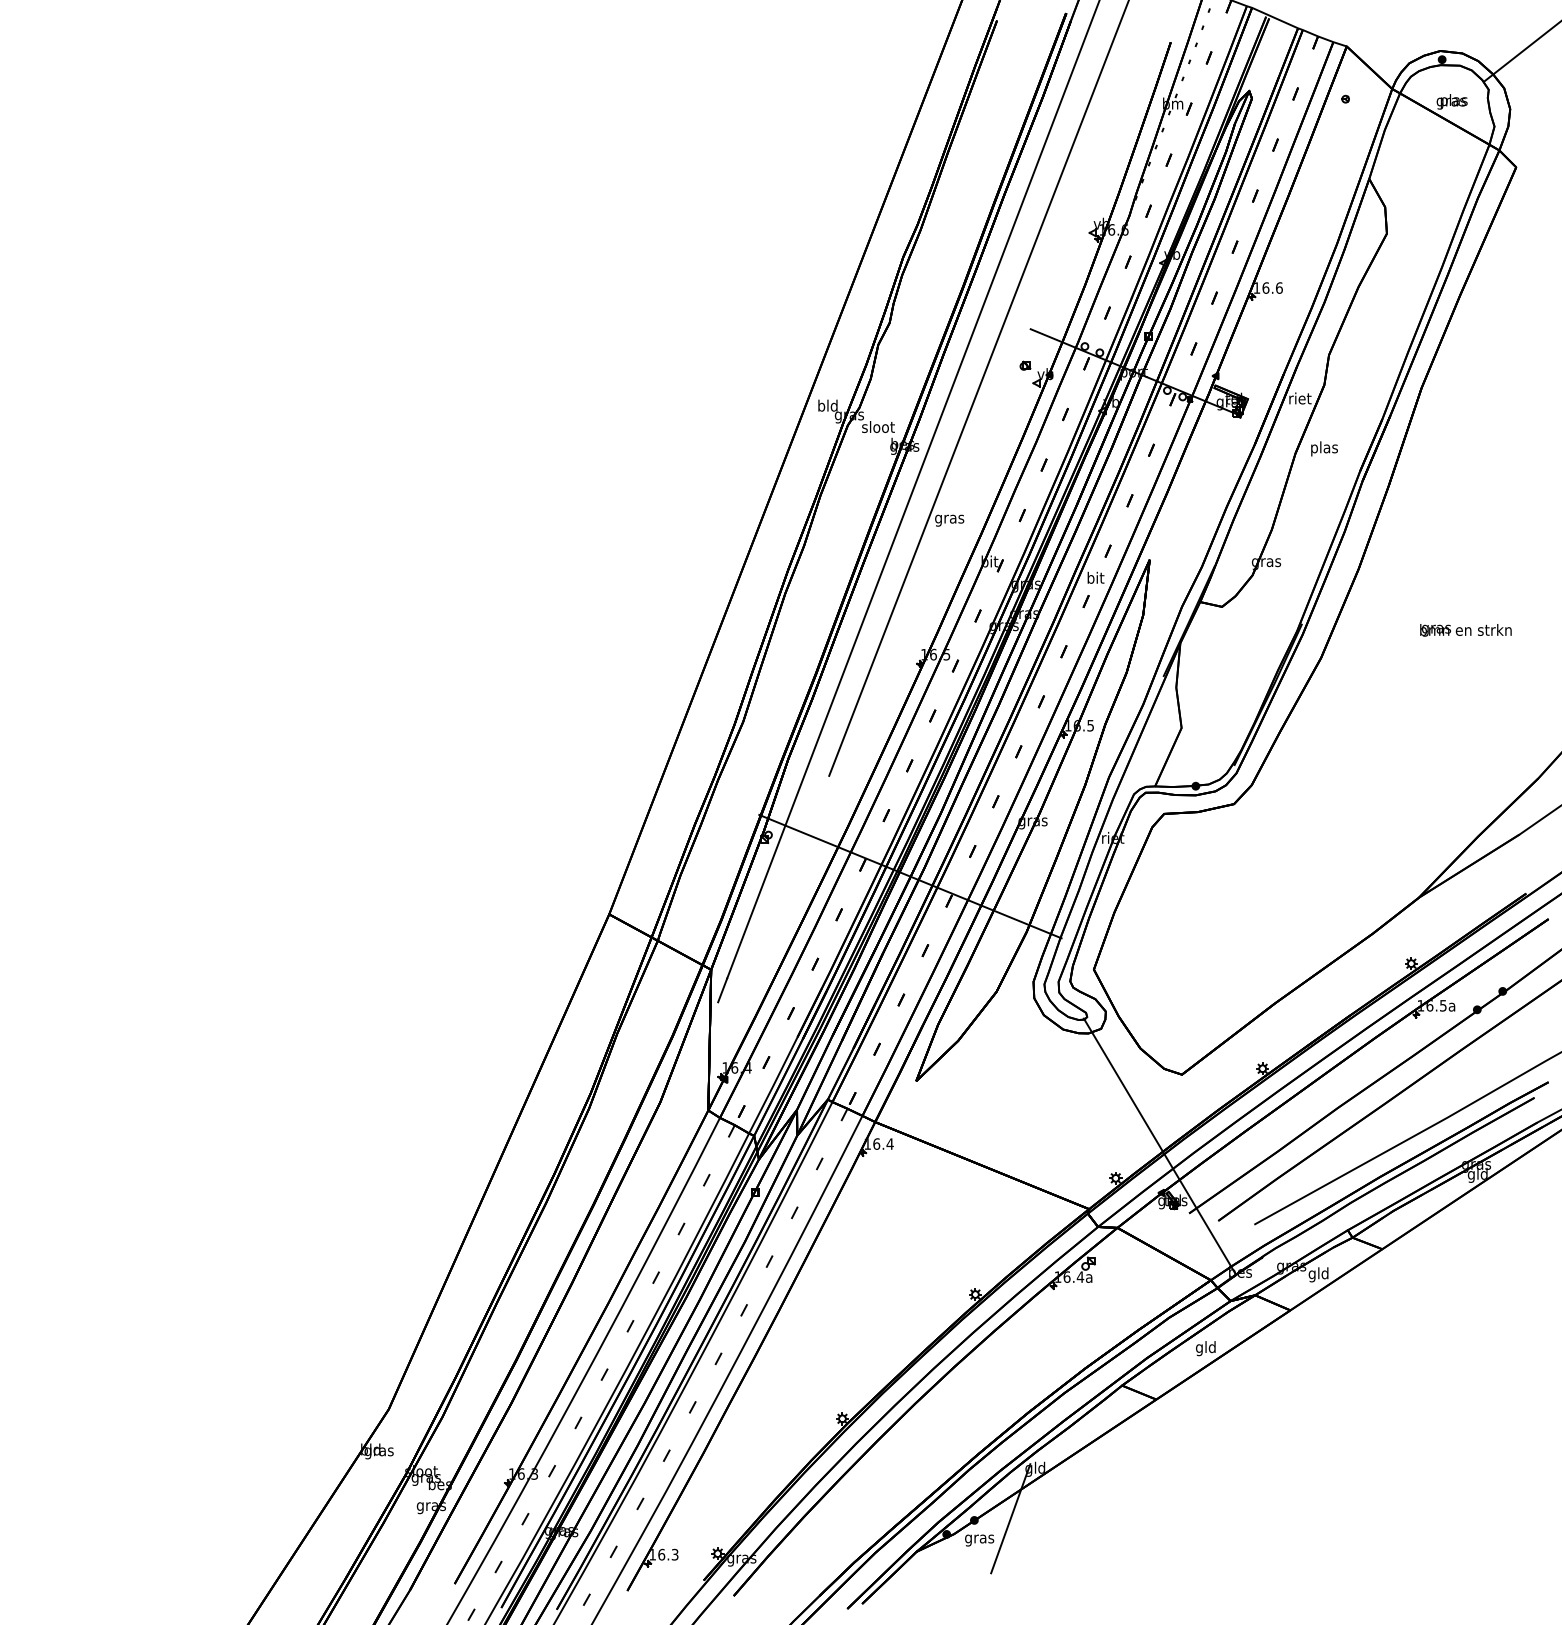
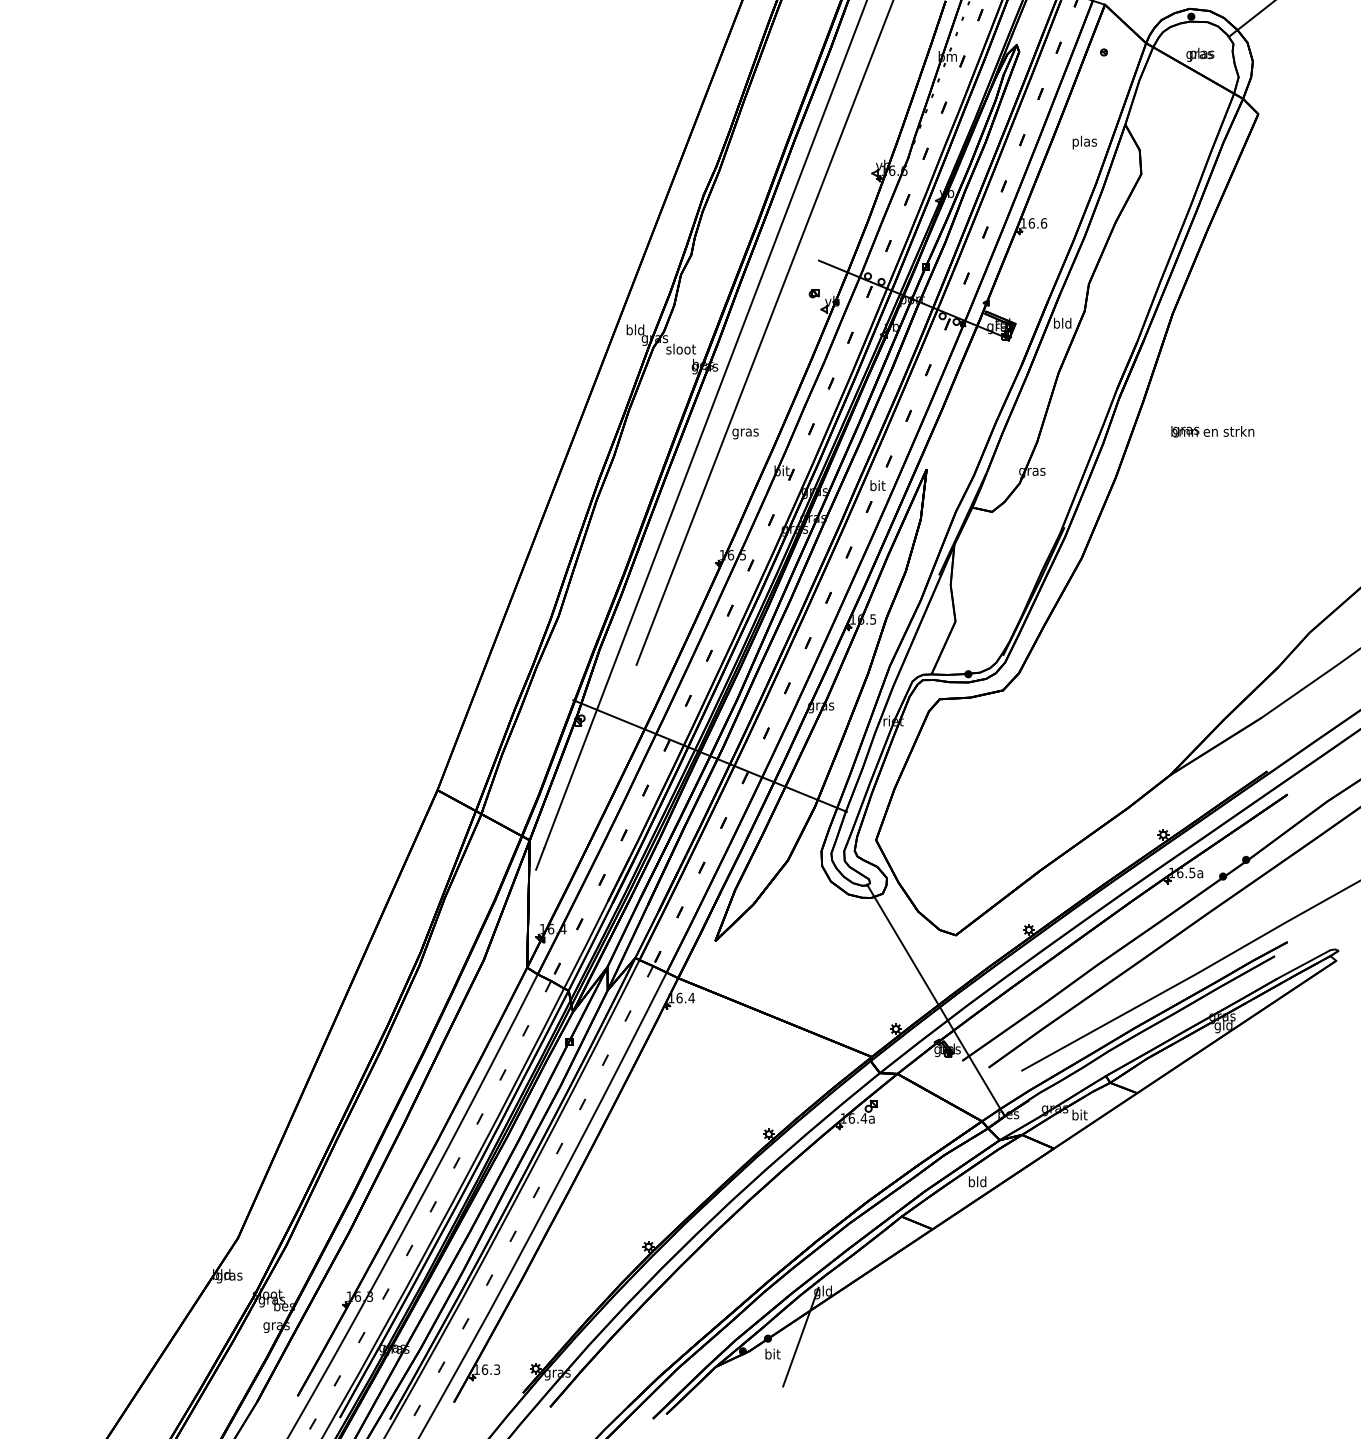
text: (1300, 398) -> (1063, 323), riet -> bld
text: (1324, 448) -> (1084, 142), moved
text: (1465, 630) -> (1212, 431), moved
text: (1318, 1274) -> (1079, 1116), gld -> bit
text: (1199, 1348) -> (971, 1183), gld -> bld
text: (979, 1538) -> (772, 1355), gras -> bit

